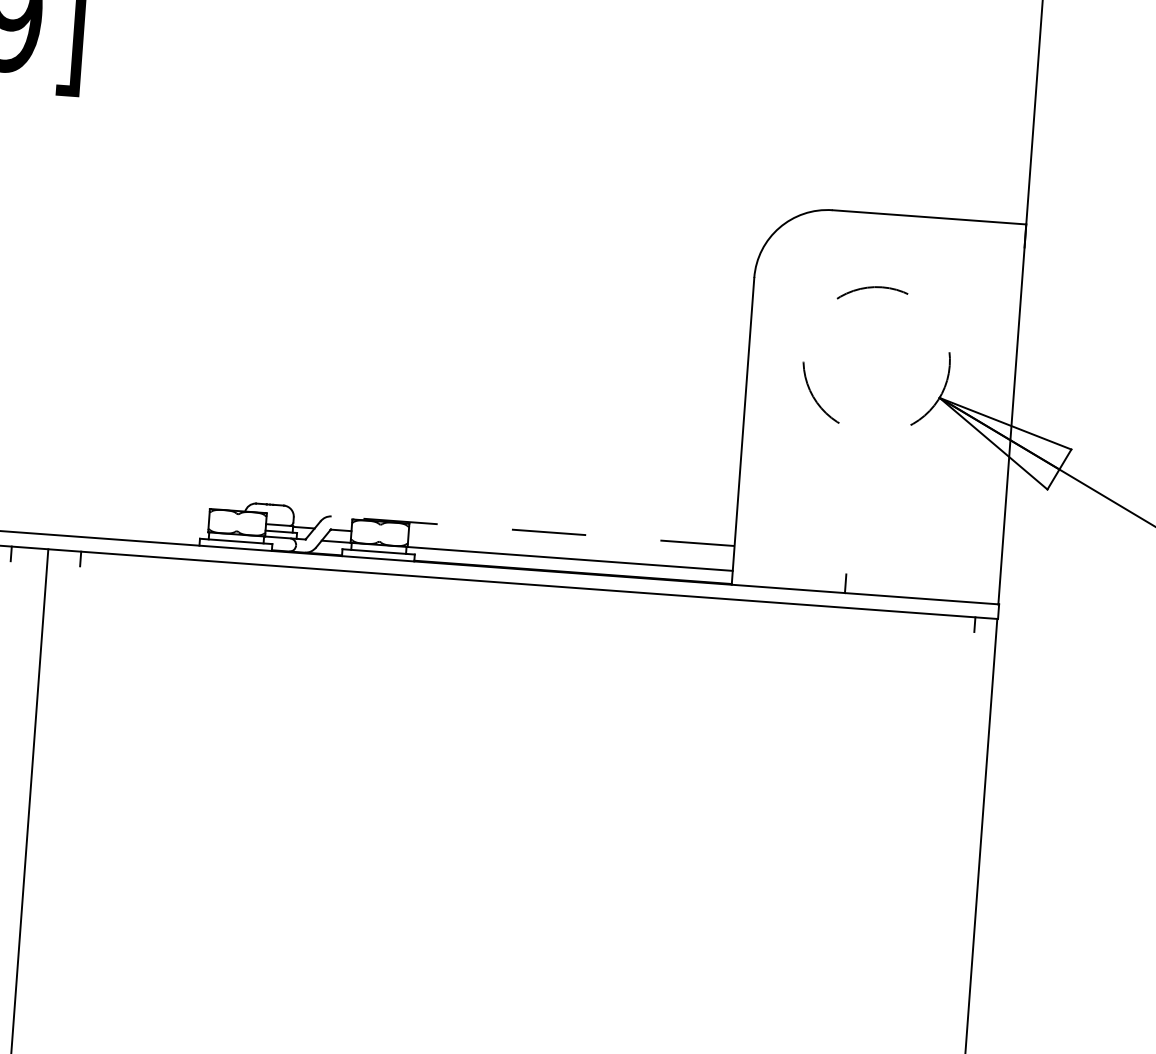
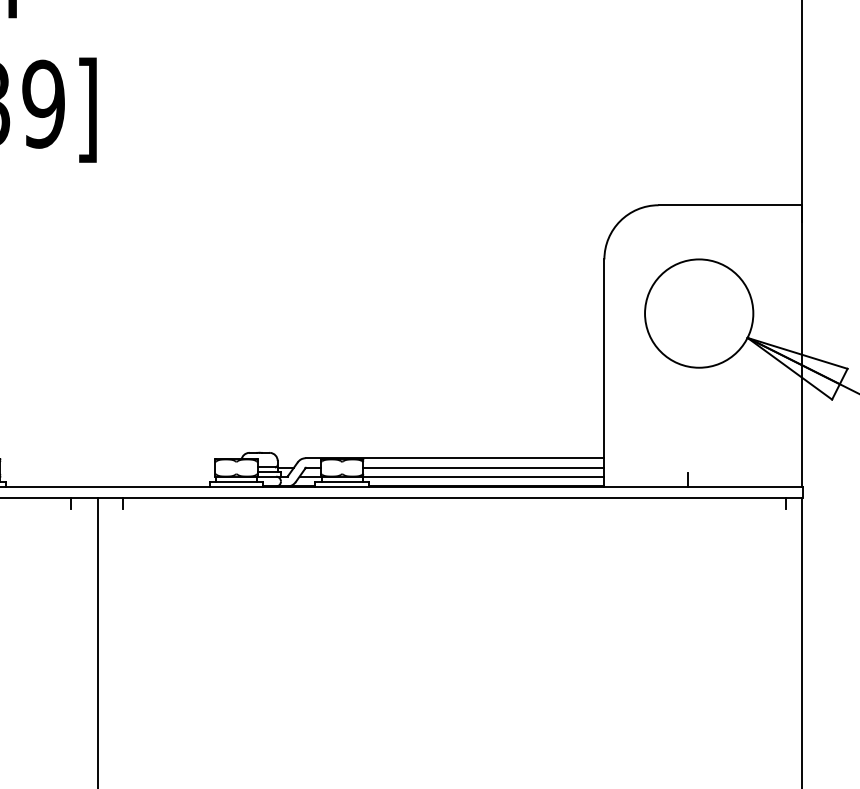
circle: (877, 360) -> (699, 313), dashed -> solid
line: (532, 531) -> (454, 458), dashed -> solid
line: (570, 547) -> (483, 468), added

